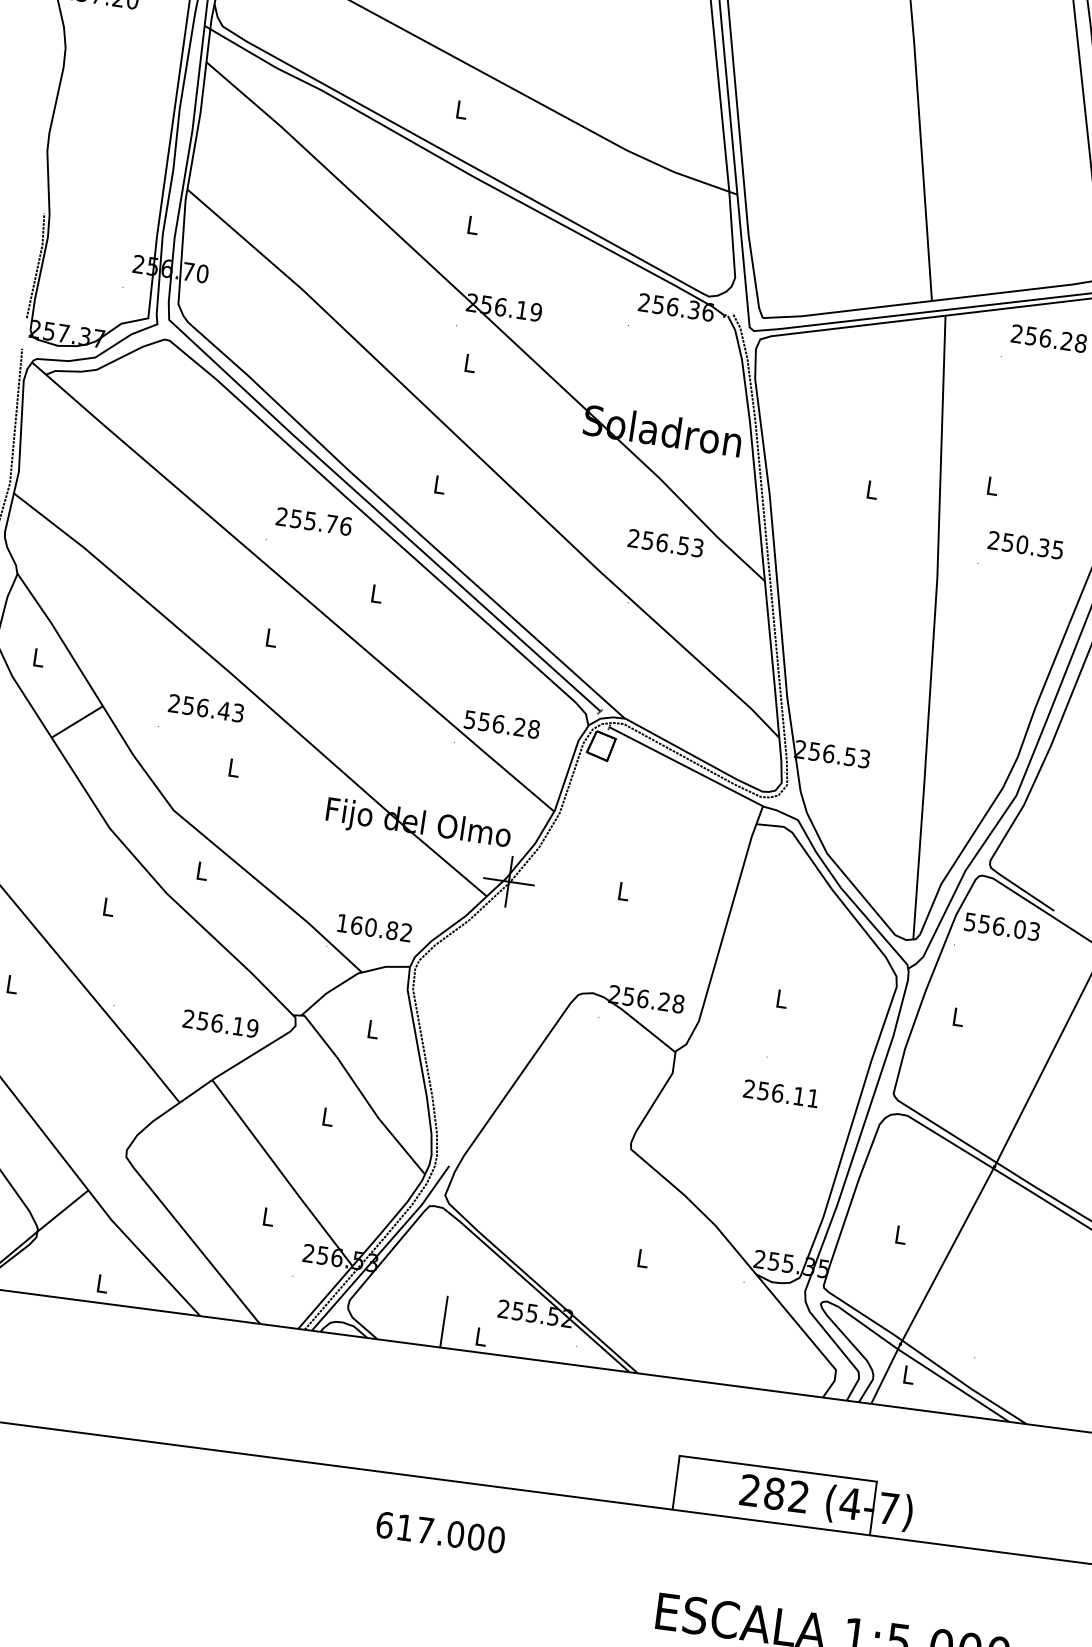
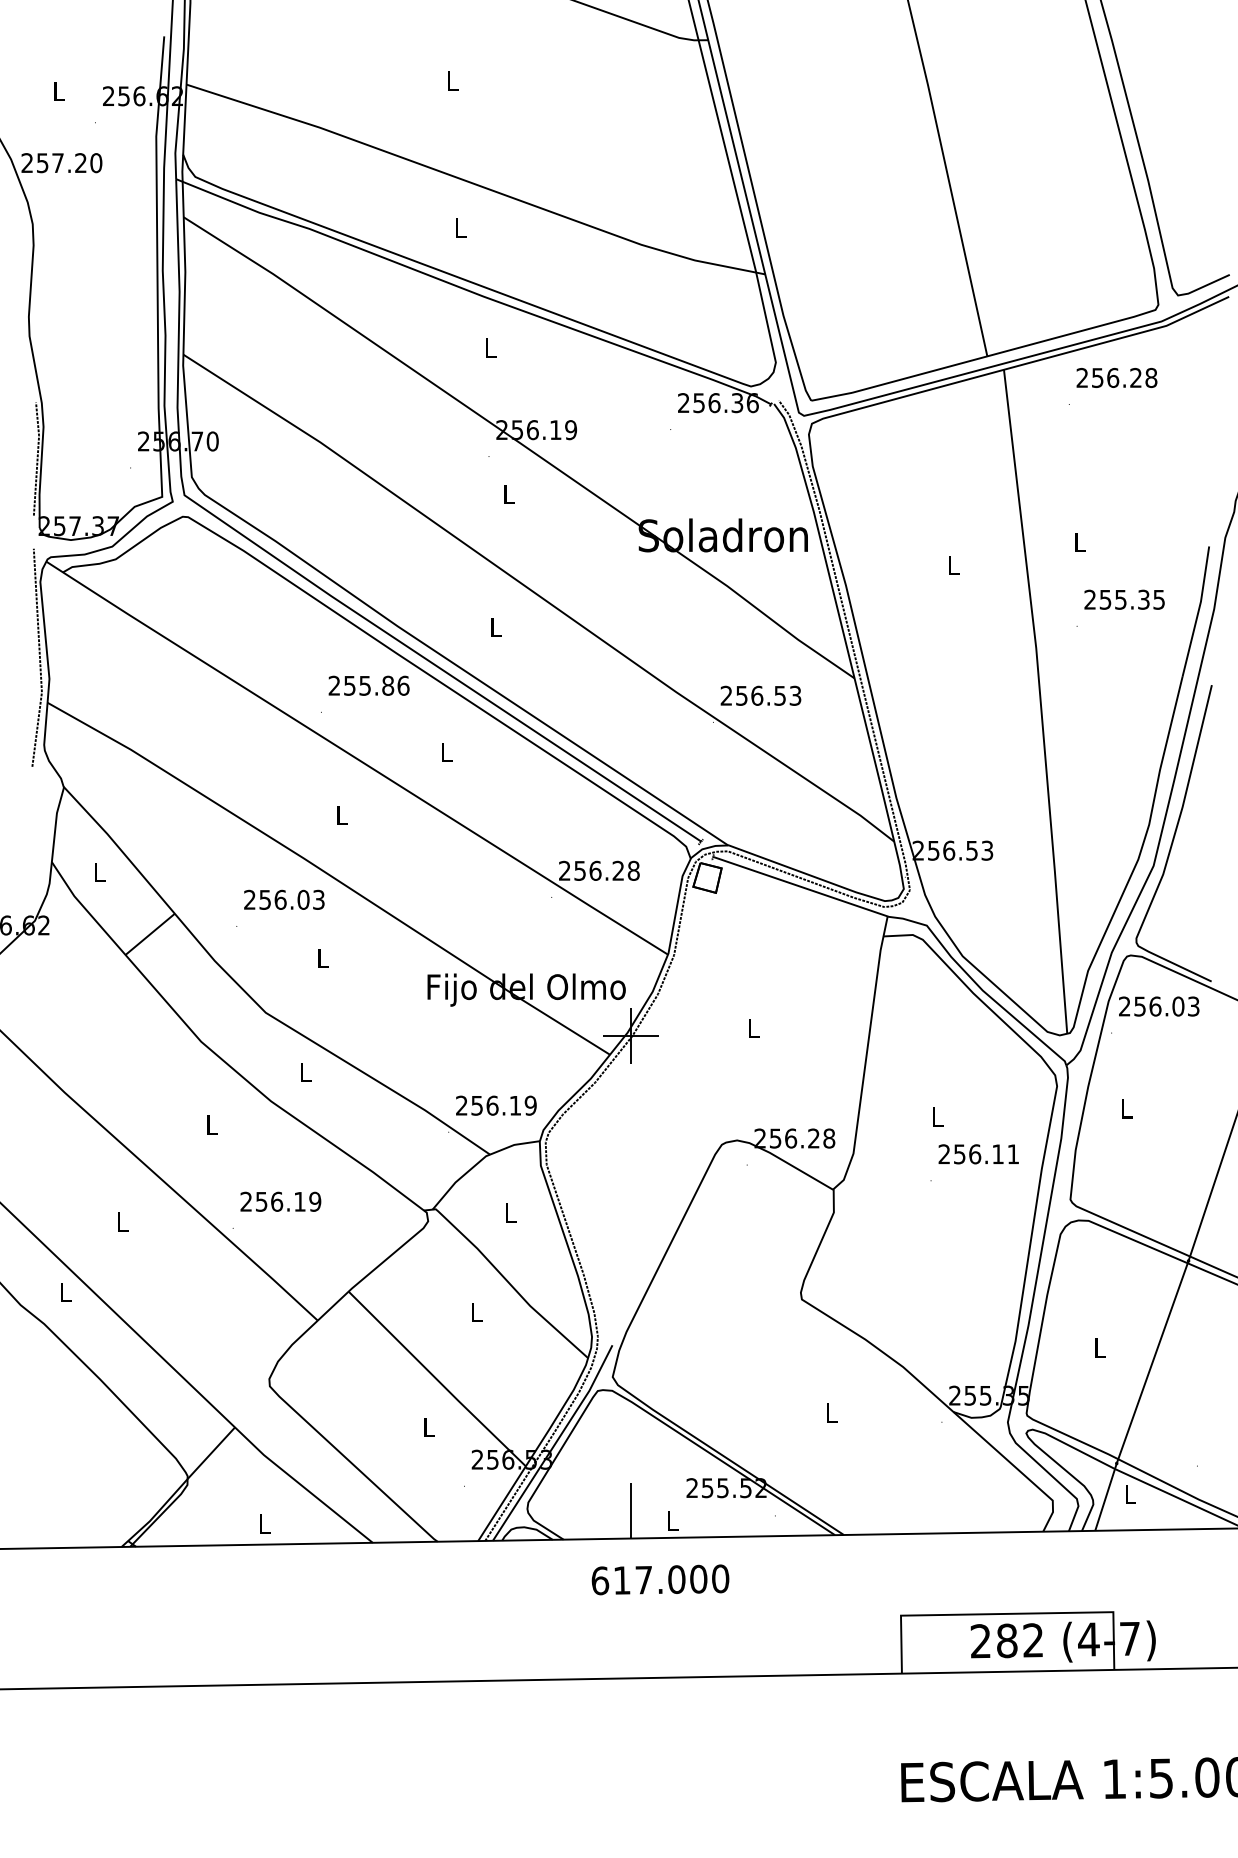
text: (332, 524) -> (388, 685), 255.76 -> 255.86
text: (665, 542) -> (760, 695), moved
text: (1022, 544) -> (1120, 599), 250.35 -> 255.35
text: (224, 710) -> (303, 899), 256.43 -> 256.03
text: (469, 719) -> (564, 870), 556.28 -> 256.28
text: (970, 922) -> (1124, 1006), 556.03 -> 256.03
text: (374, 927) -> (496, 1105), 160.82 -> 256.19
text: (220, 1023) -> (280, 1201), moved
text: (780, 1093) -> (978, 1154), moved
text: (440, 1532) -> (660, 1579), moved

